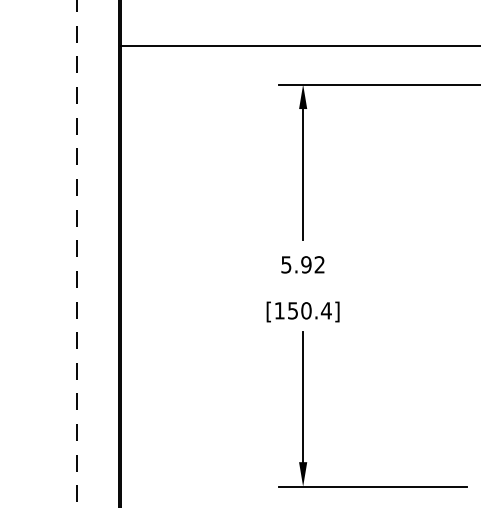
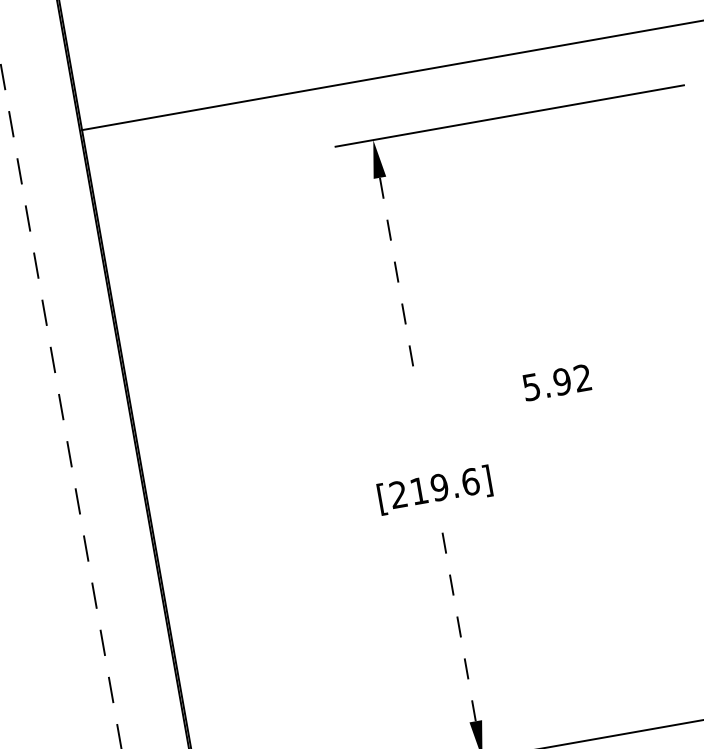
line: (303, 174) -> (398, 278), solid -> dashed
text: (302, 264) -> (556, 382), moved
text: (302, 310) -> (433, 488), [150.4] -> [219.6]
line: (303, 396) -> (458, 620), solid -> dashed

